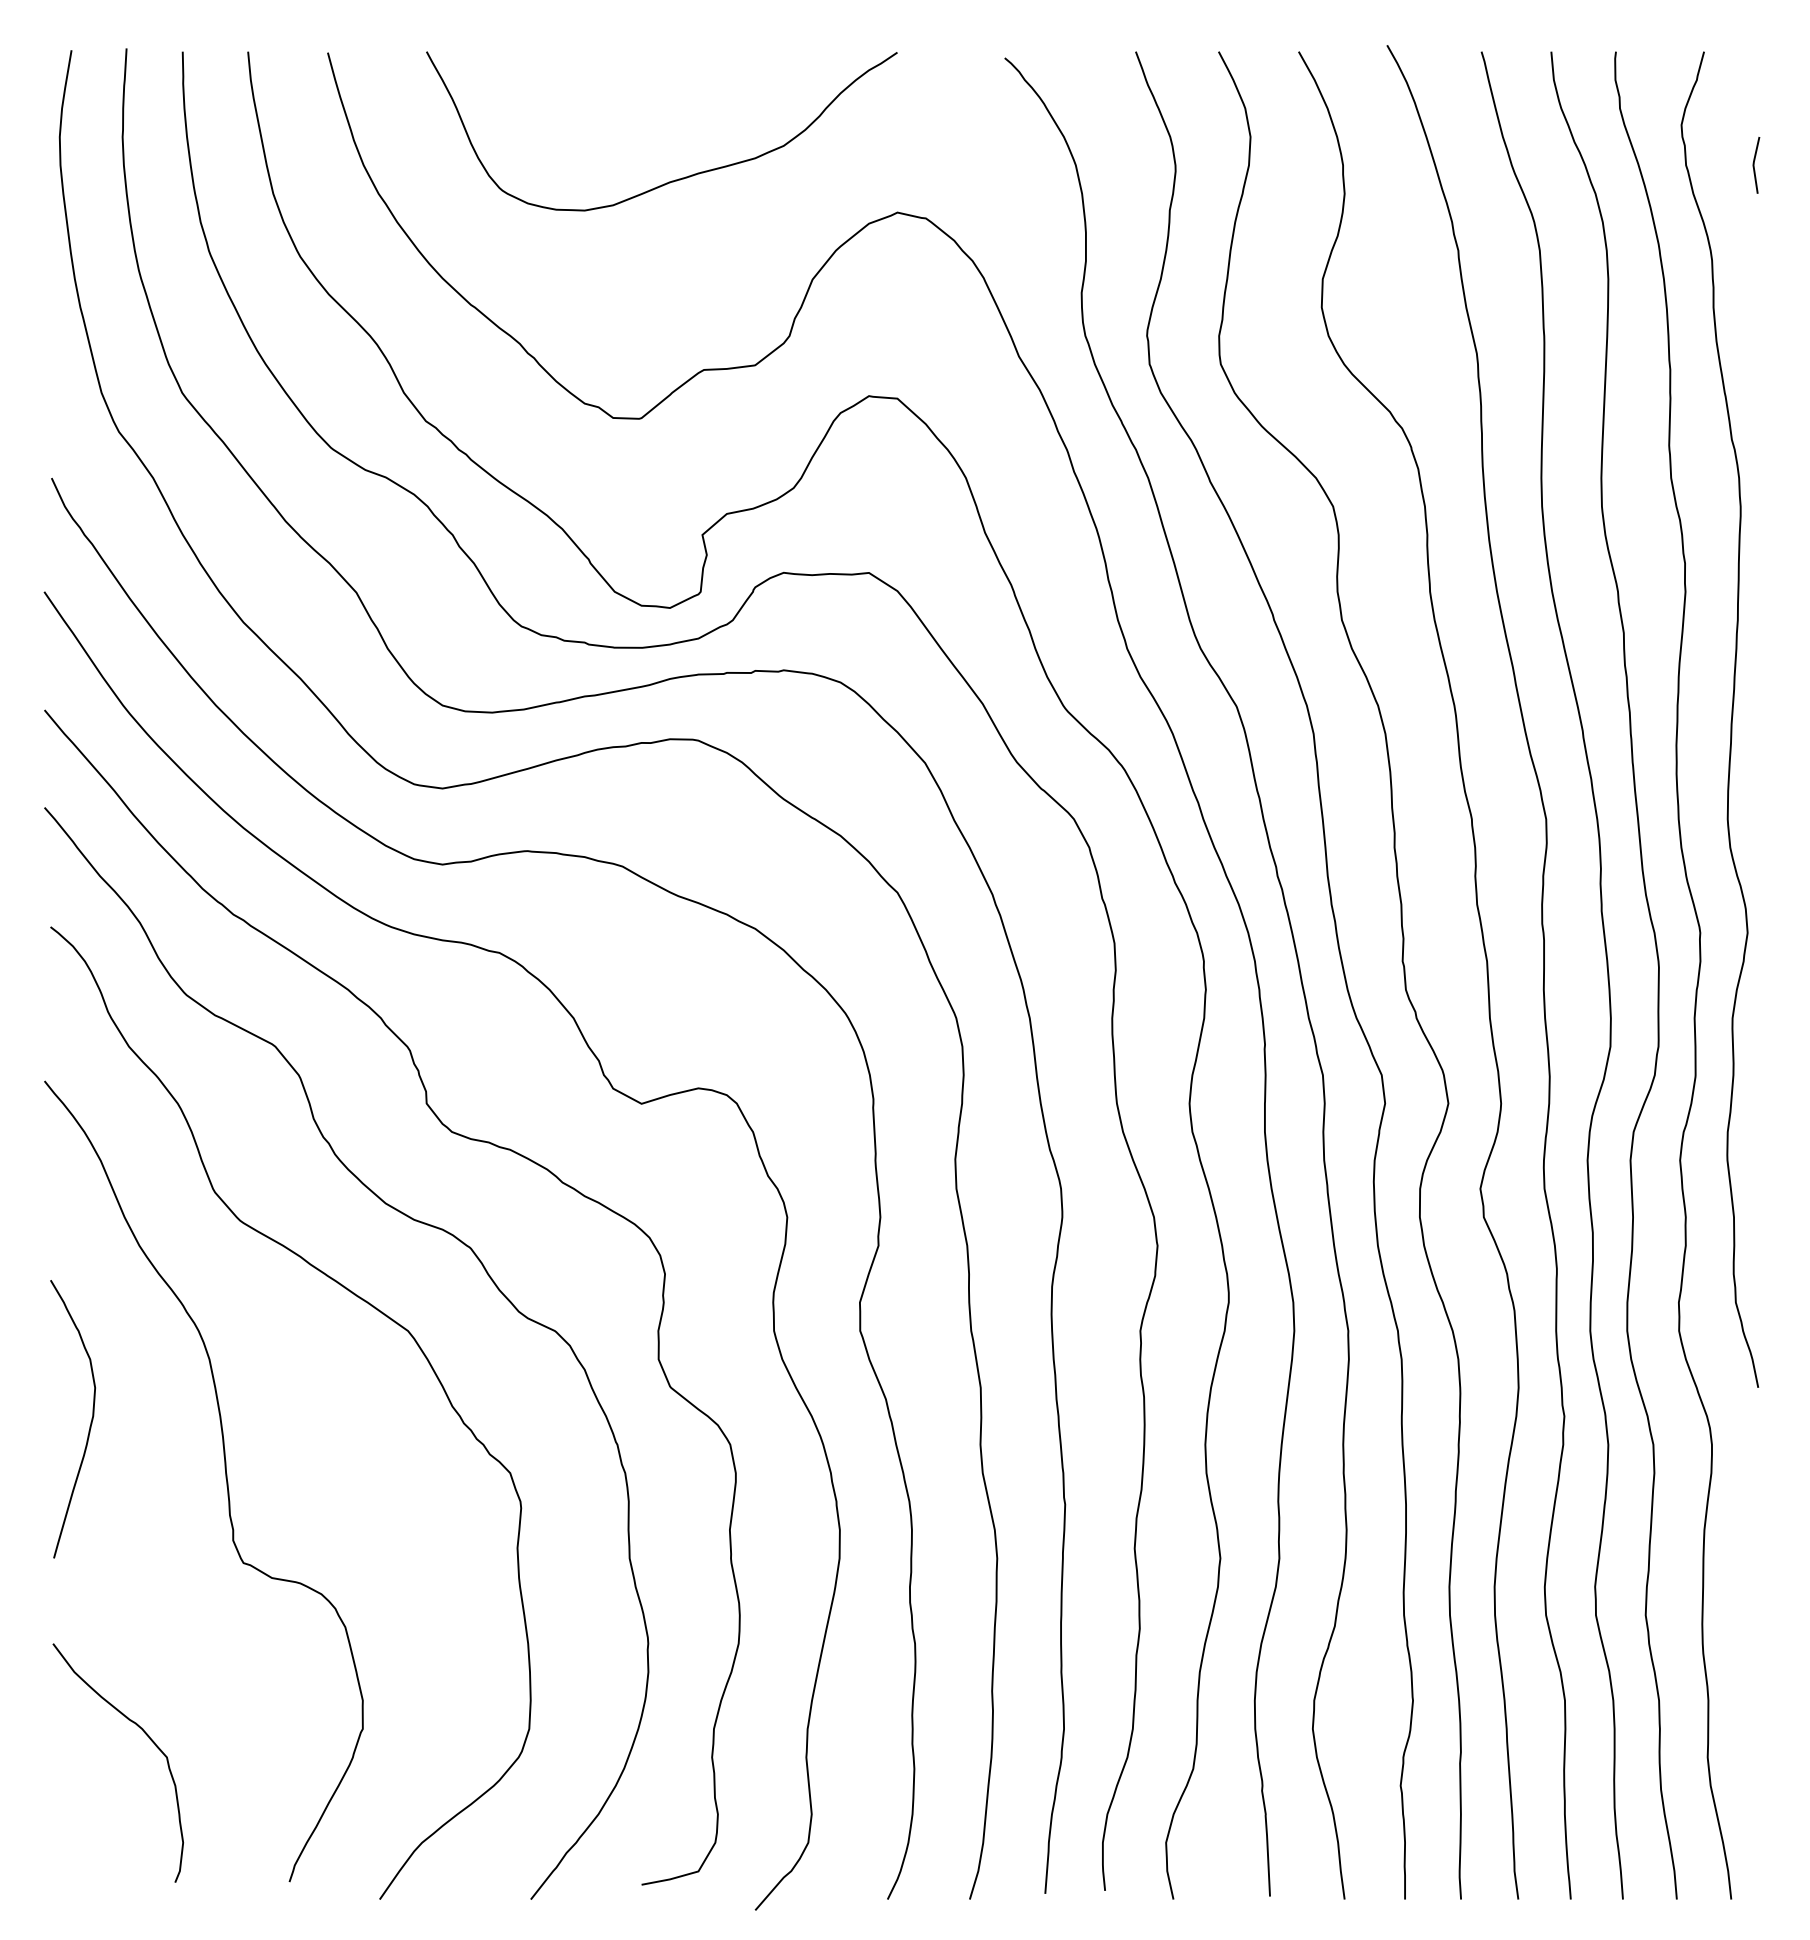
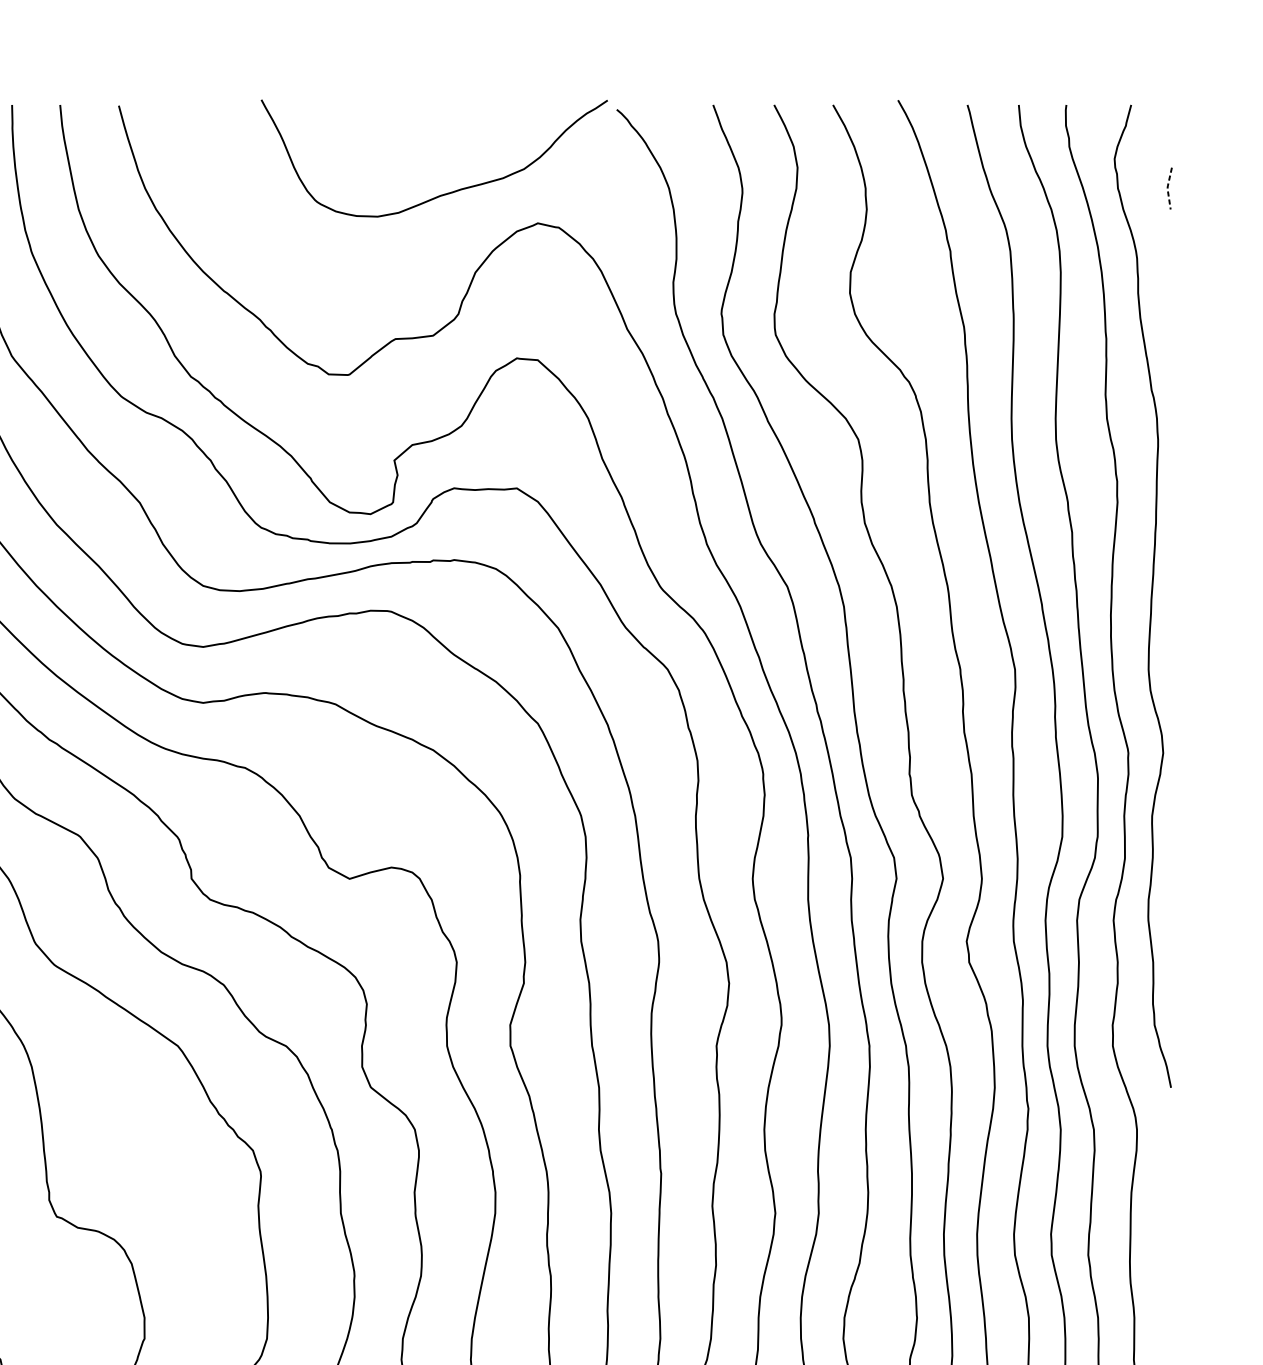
line: (1753, 165) -> (1167, 188), solid -> dashed
curve: (678, 178) -> (446, 193), moved

